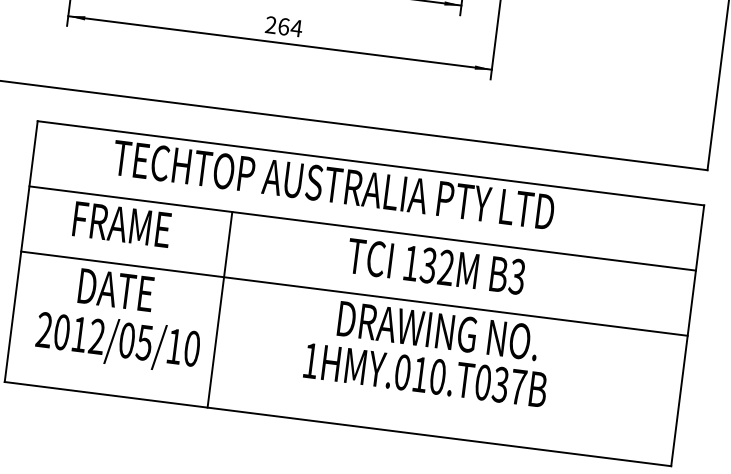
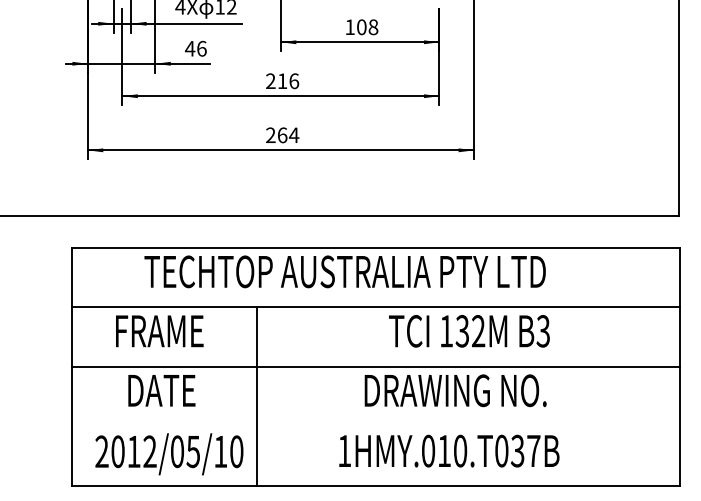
text: (436, 266) -> (469, 331), moved
text: (118, 342) -> (169, 454), moved
text: (425, 374) -> (449, 450), moved

